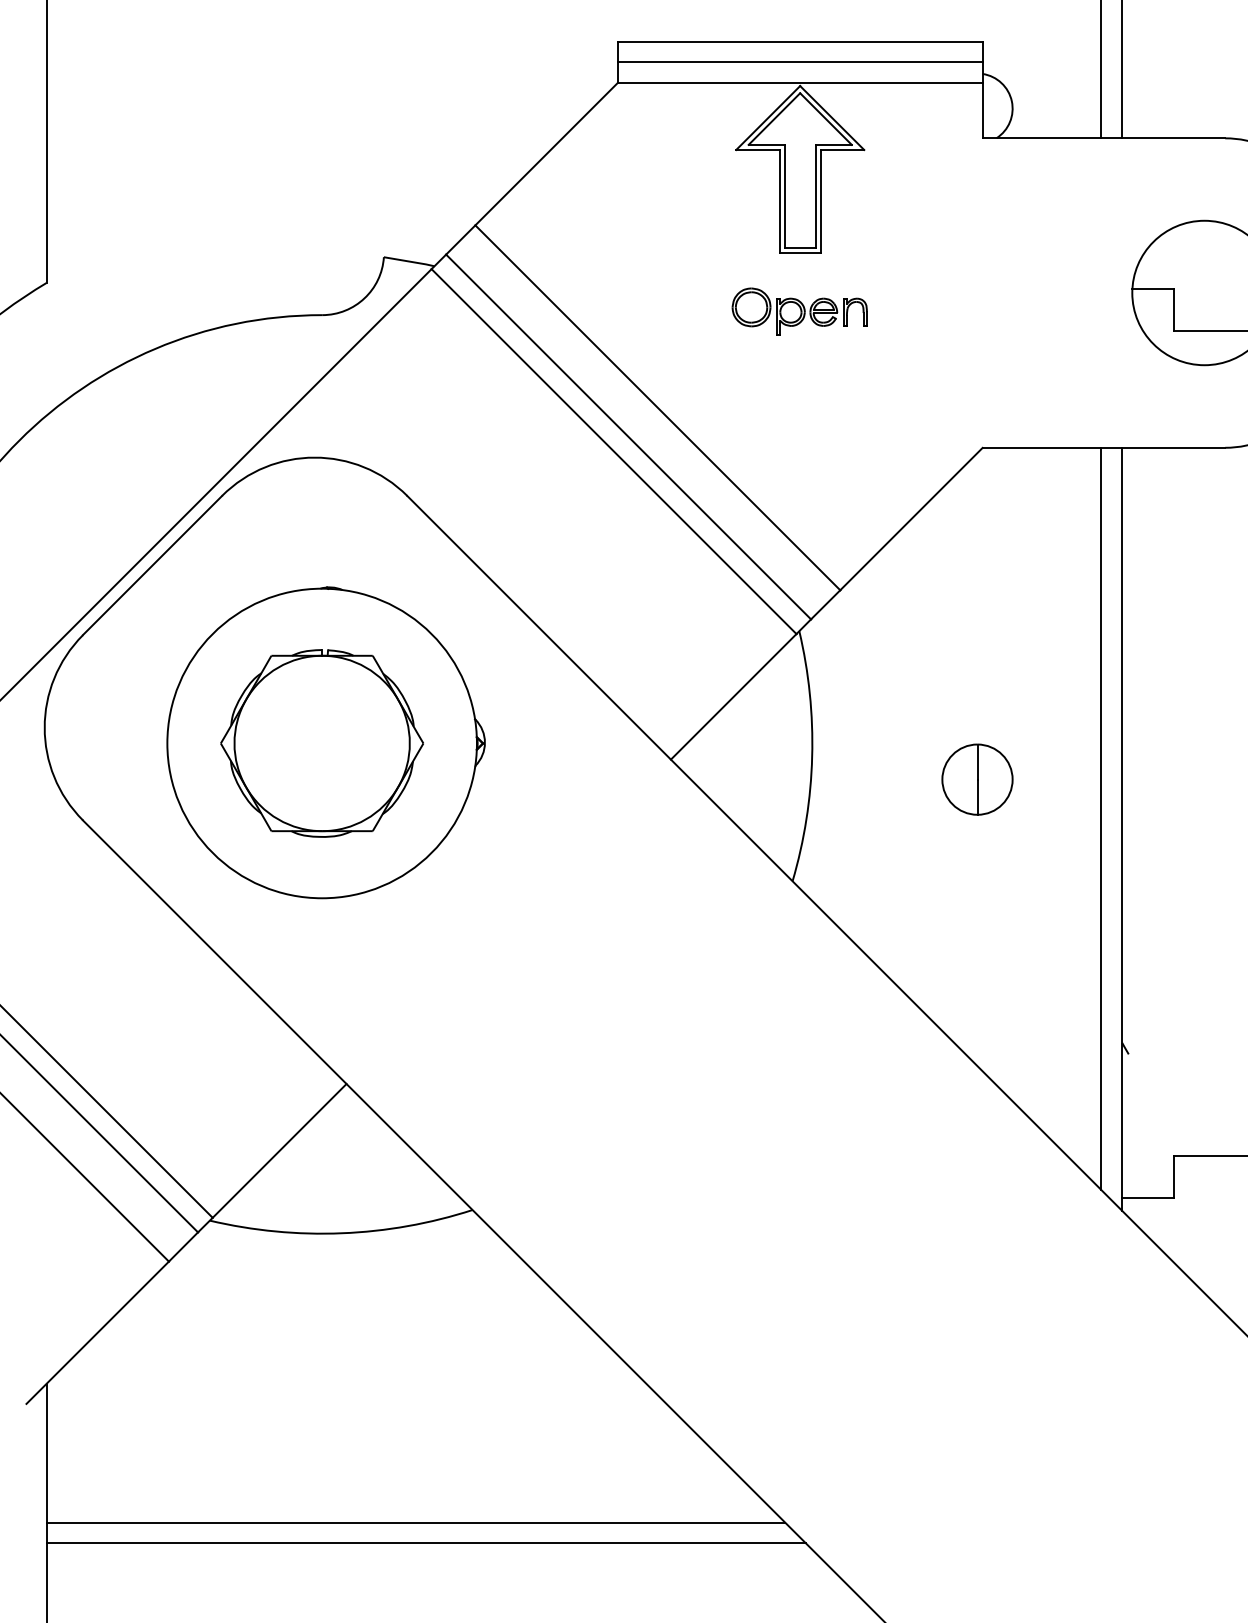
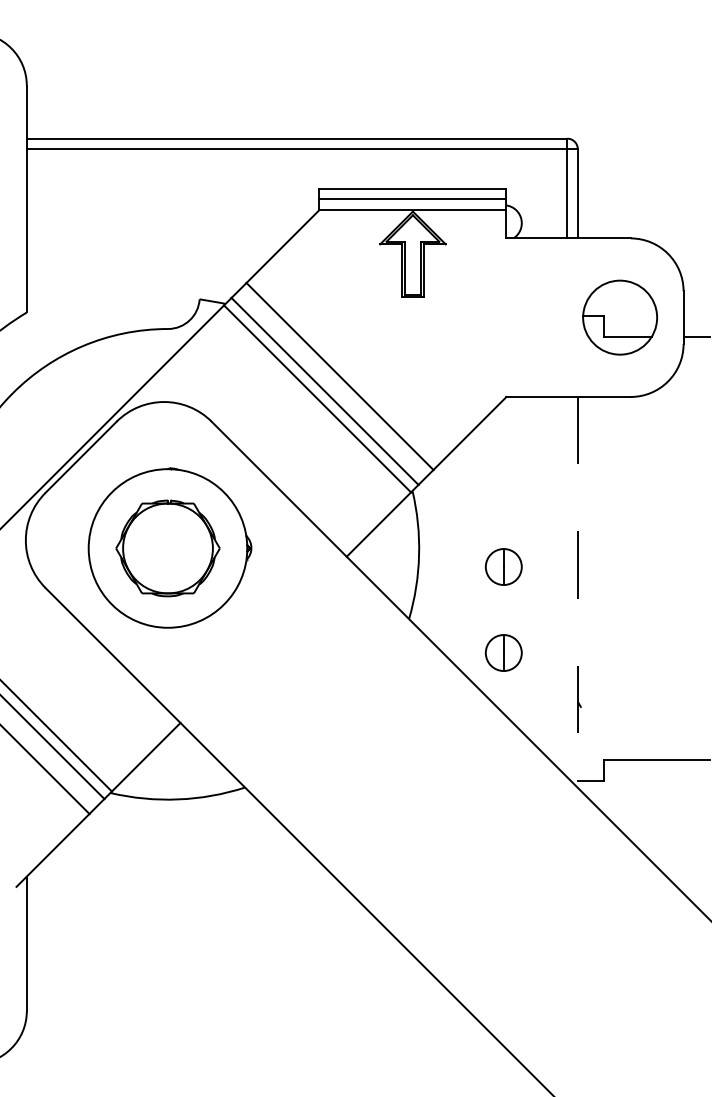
part: (799, 310) -> (412, 326), removed
line: (1101, 819) -> (567, 587), removed
line: (1121, 829) -> (577, 592), solid -> dashed
part: (976, 946) -> (503, 652), added
line: (414, 1522) -> (215, 947), removed
line: (424, 1543) -> (220, 958), removed

